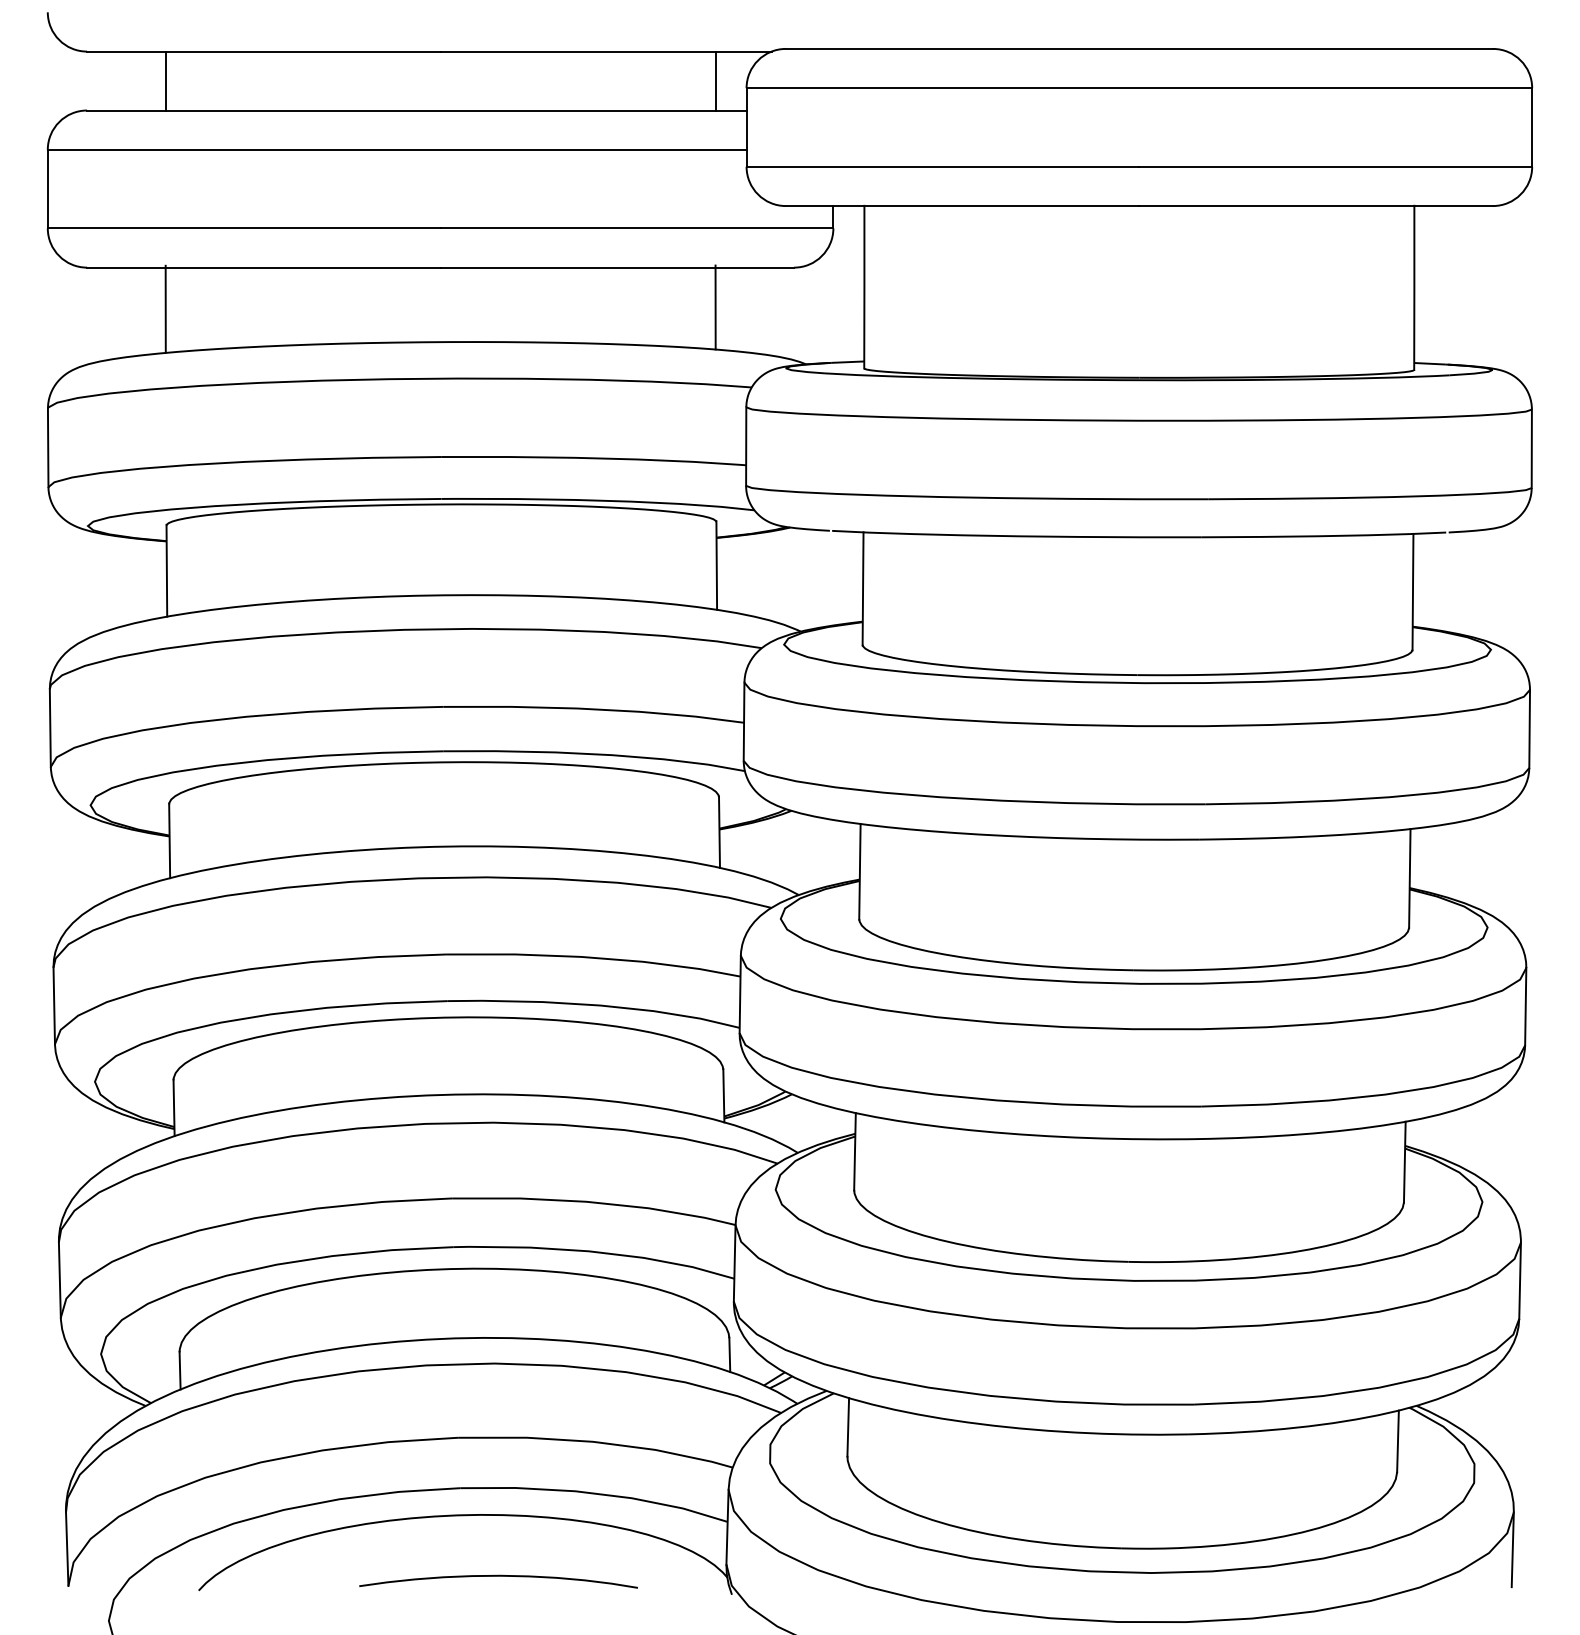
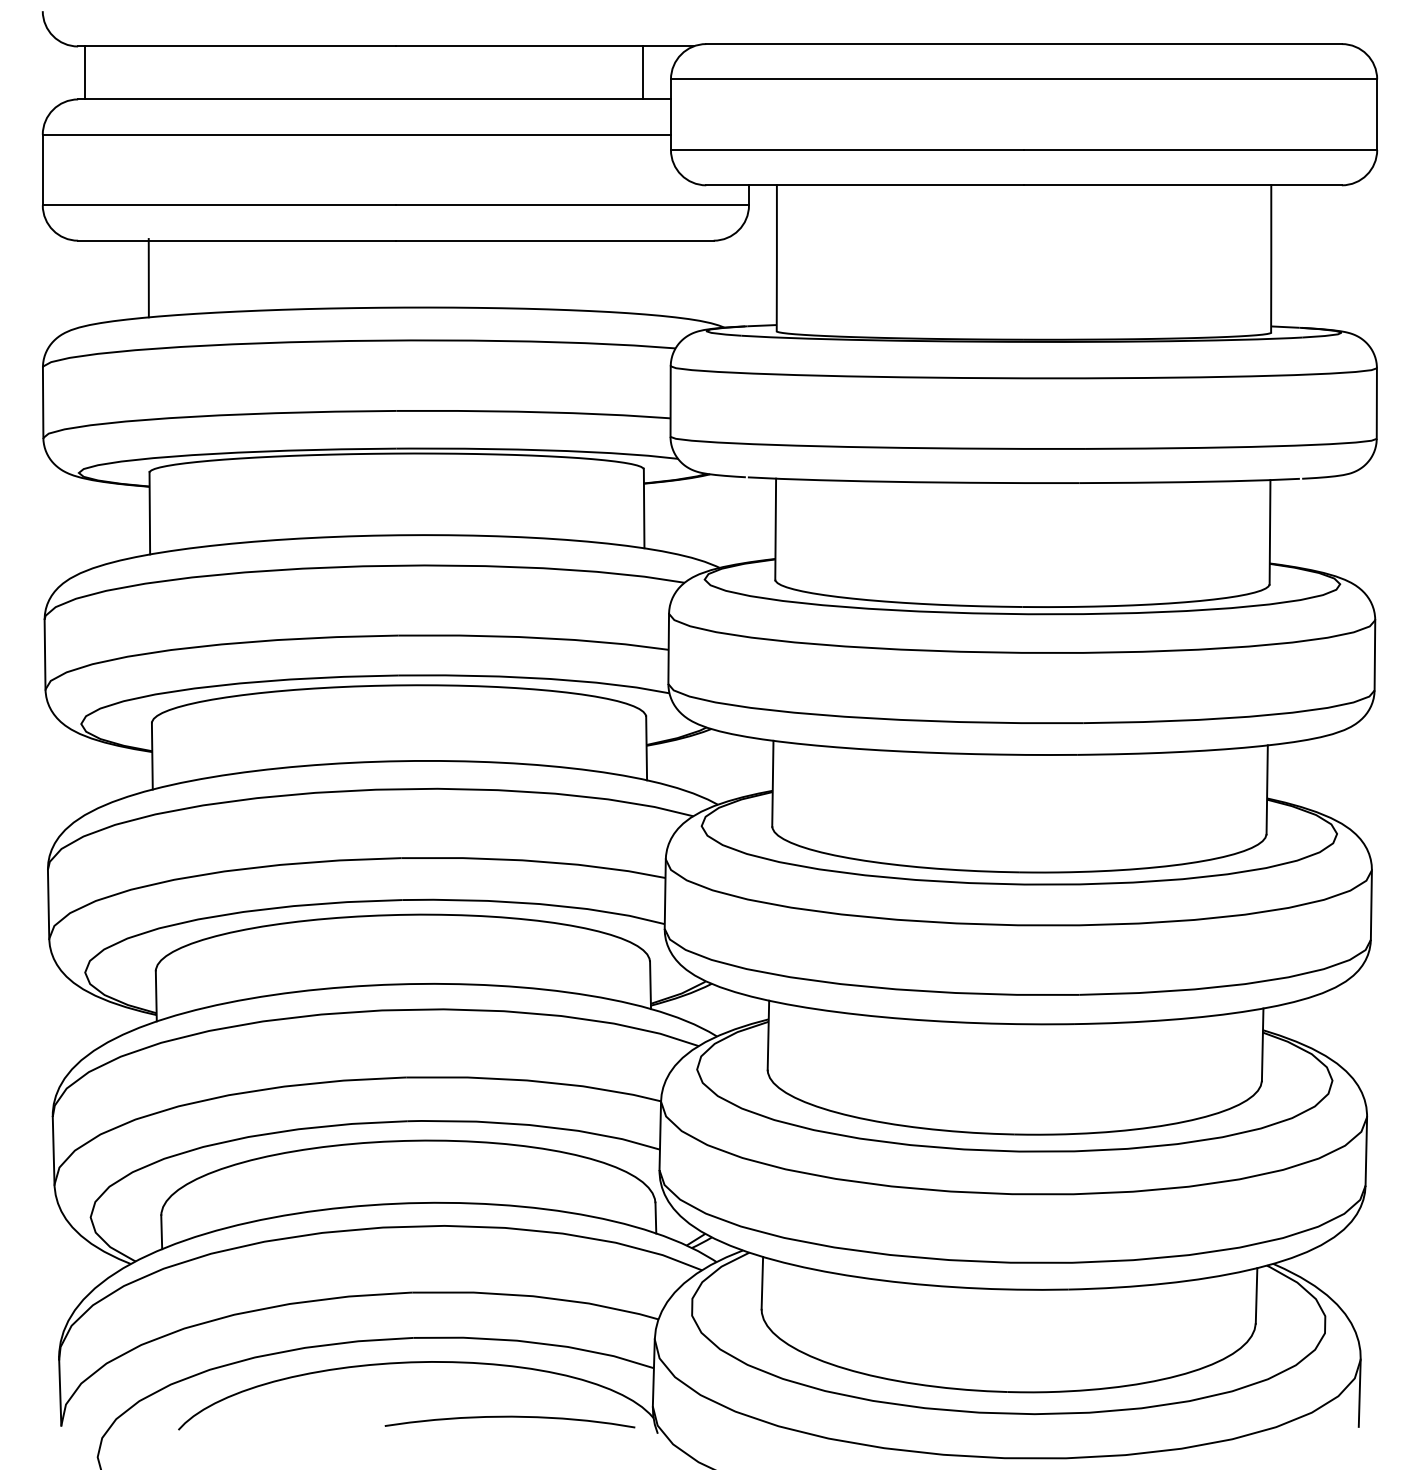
line: (165, 80) -> (84, 72), moved
line: (716, 307) -> (643, 276), removed
curve: (497, 1576) -> (509, 1417), moved

